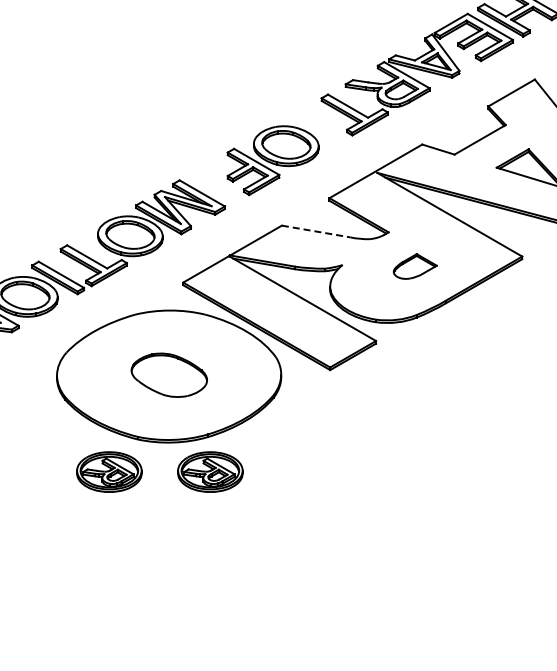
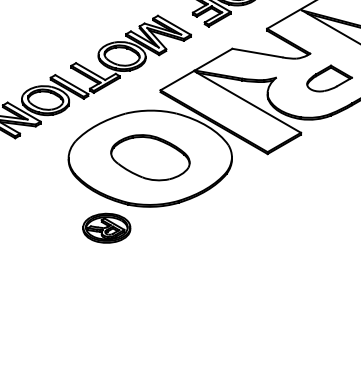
line: (316, 231) -> (257, 53), dashed -> solid
part: (415, 266) -> (329, 78), size x1.43
part: (169, 375) -> (150, 157), size x1.43
part: (210, 471) -> (180, 227), removed

